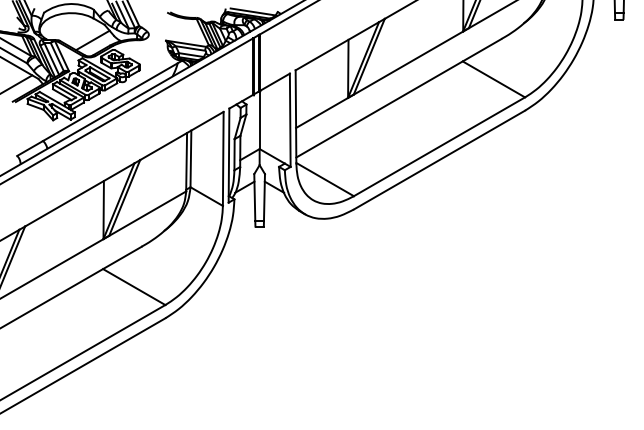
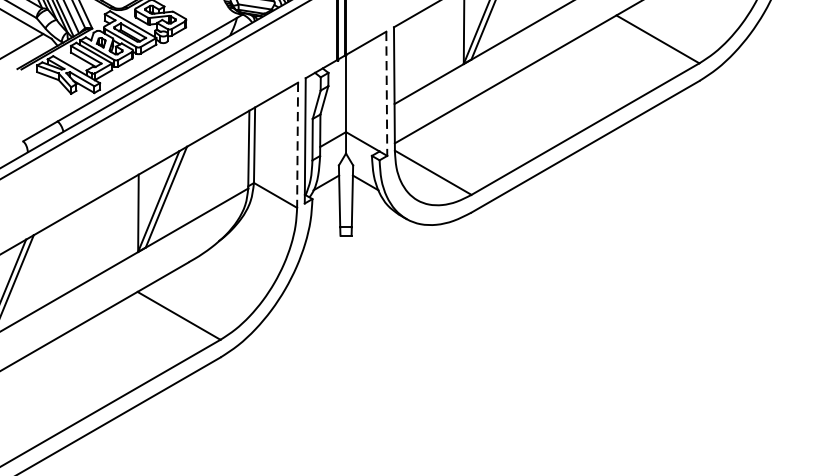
line: (290, 120) -> (387, 94), solid -> dashed
line: (223, 159) -> (297, 146), solid -> dashed

